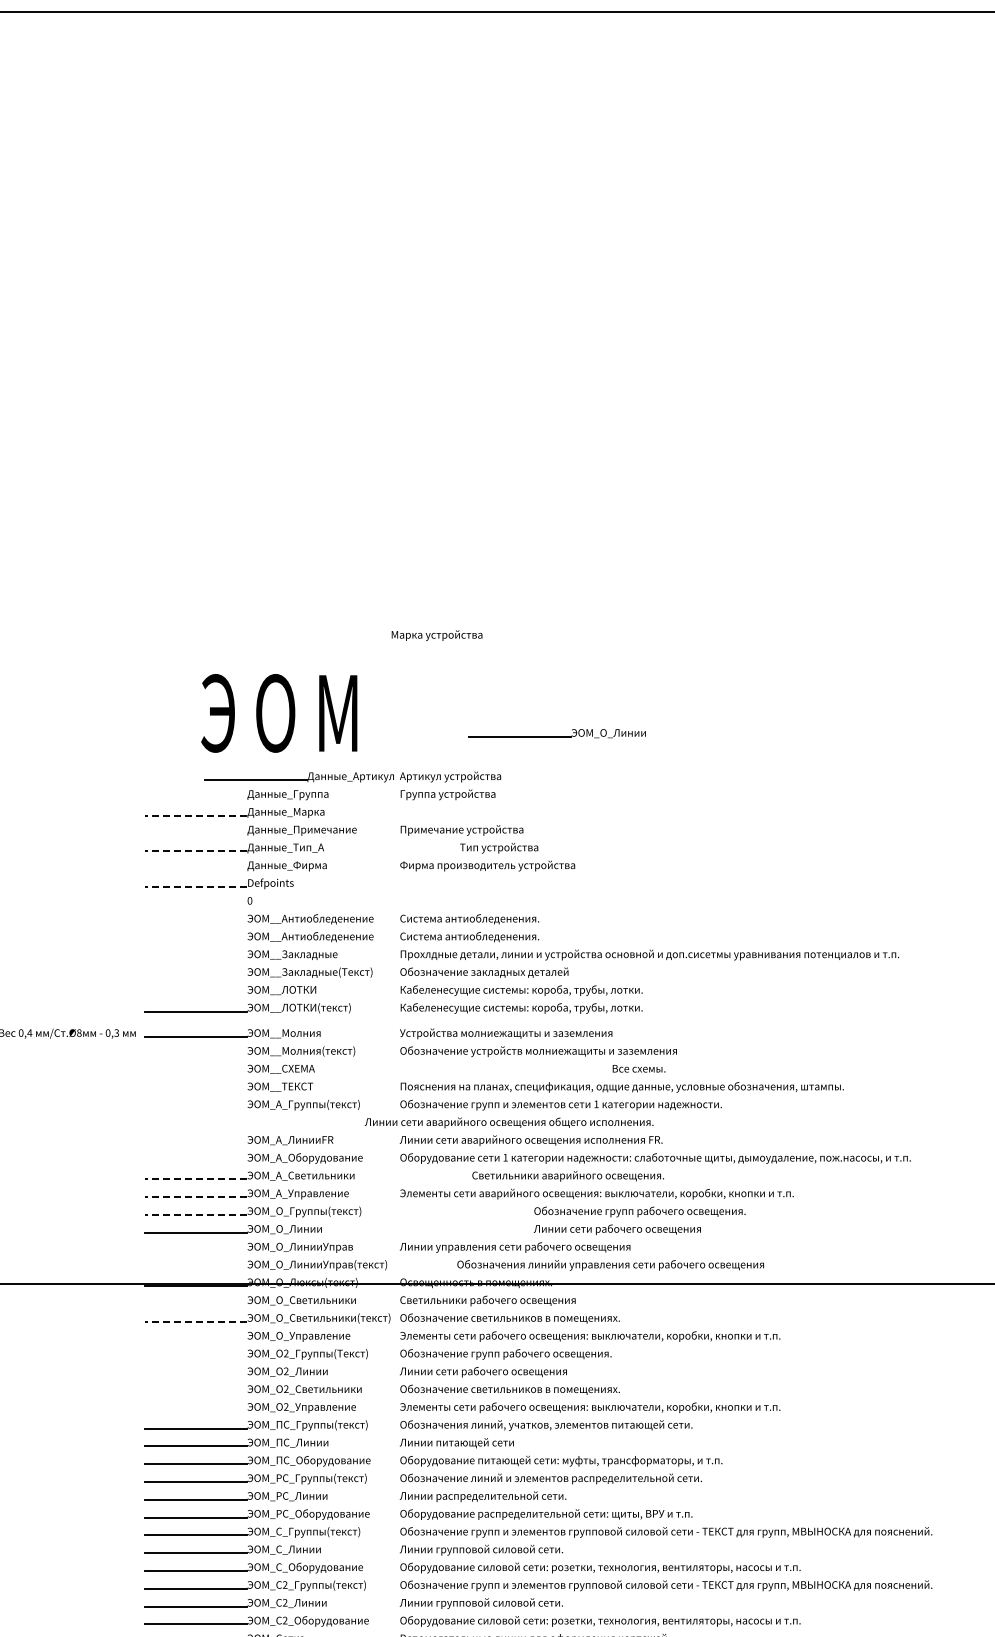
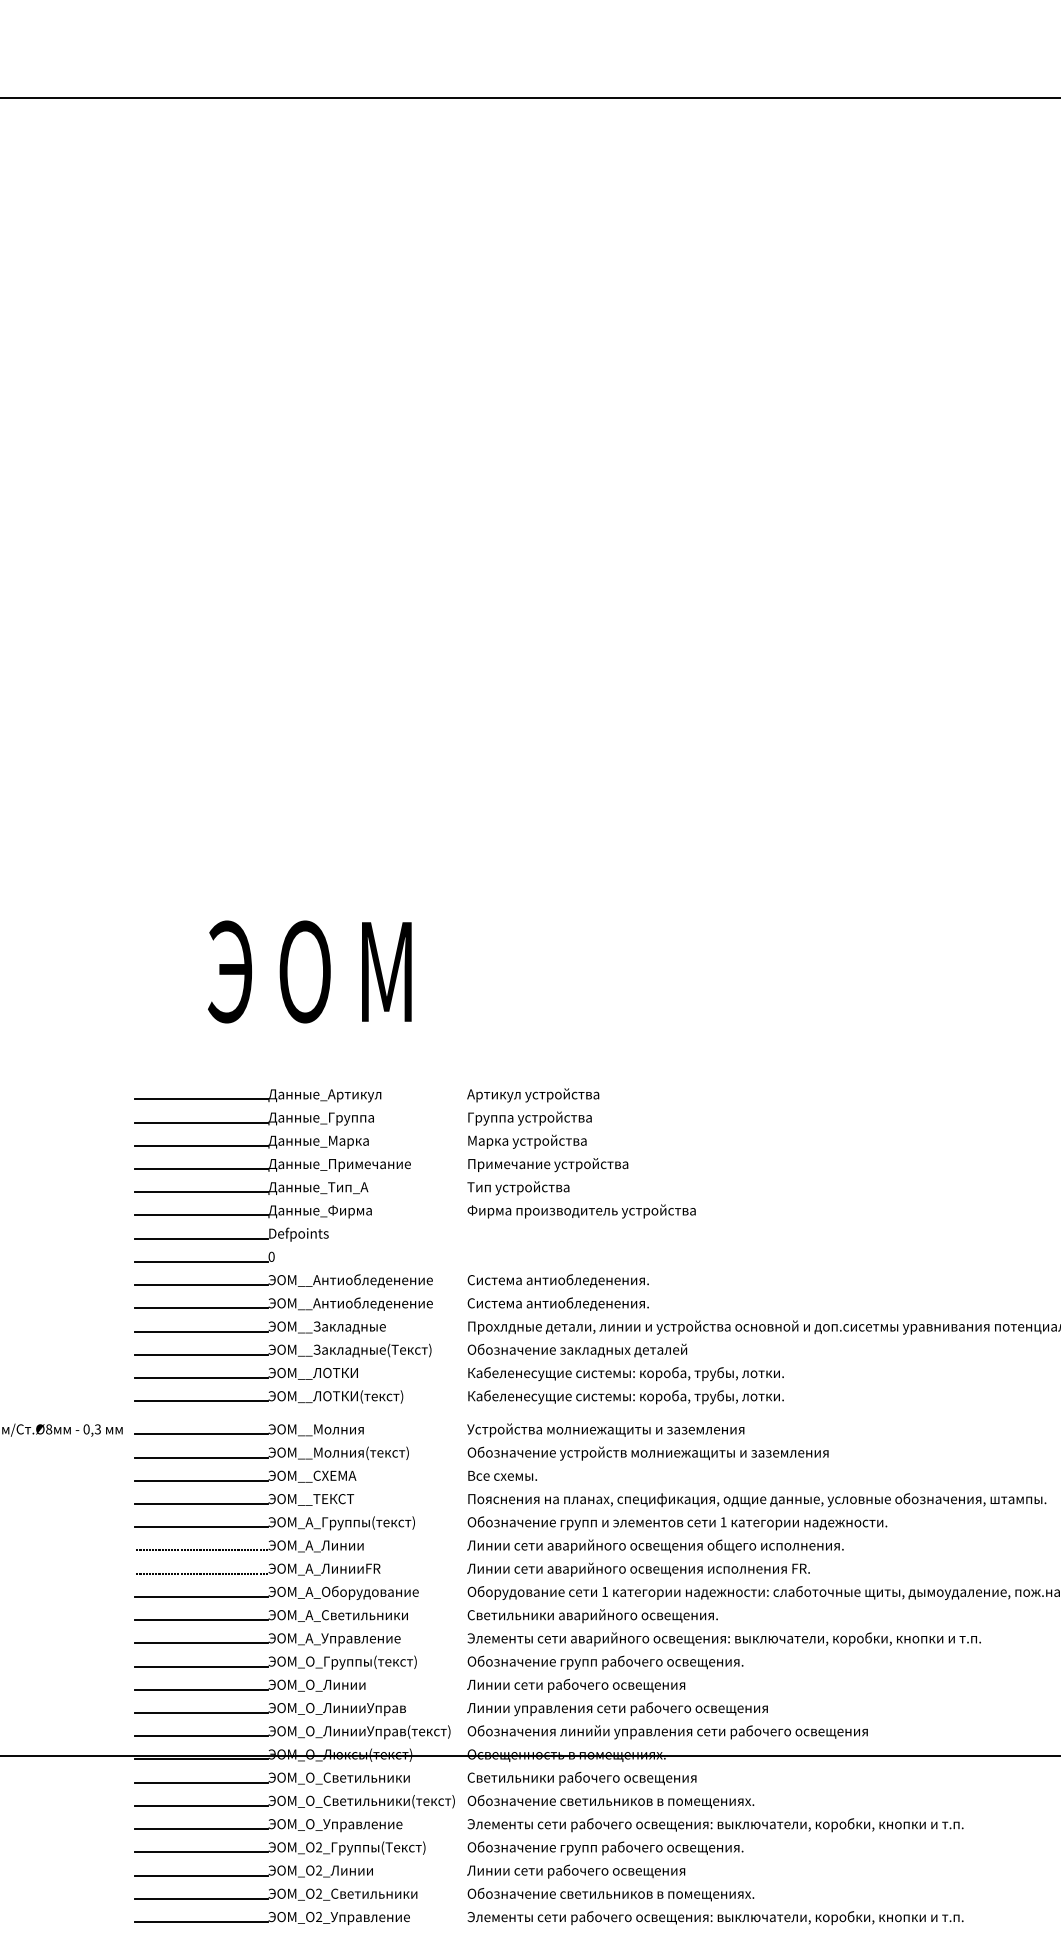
text: (436, 635) -> (526, 1141), moved
text: (279, 713) -> (310, 972), moved
part: (556, 733) -> (671, 1038), removed
part: (298, 777) -> (256, 1095), moved
line: (196, 797) -> (201, 1122), added
line: (196, 815) -> (201, 1145), dashed -> solid
line: (196, 833) -> (201, 1169), added
text: (499, 848) -> (518, 1188), moved
line: (196, 851) -> (201, 1192), dashed -> solid
line: (196, 869) -> (201, 1215), added
line: (196, 886) -> (201, 1238), dashed -> solid
line: (196, 904) -> (201, 1261), added
line: (196, 922) -> (201, 1285), added
line: (196, 940) -> (201, 1308), added
line: (196, 958) -> (201, 1332), added
line: (196, 975) -> (201, 1354), added
line: (196, 993) -> (201, 1377), added
line: (196, 1054) -> (201, 1457), added
text: (638, 1068) -> (501, 1475), moved
line: (196, 1072) -> (201, 1480), added
line: (196, 1090) -> (201, 1504), added
line: (196, 1108) -> (201, 1527), added
part: (233, 1122) -> (250, 1545), added
text: (508, 1122) -> (654, 1545), moved
line: (196, 1143) -> (201, 1573), added
line: (196, 1161) -> (201, 1596), added
text: (567, 1176) -> (591, 1616), moved
line: (196, 1179) -> (201, 1620), dashed -> solid
line: (196, 1197) -> (201, 1643), dashed -> solid
line: (196, 1214) -> (201, 1665), dashed -> solid
text: (639, 1220) -> (604, 1673), moved
line: (196, 1250) -> (201, 1712), added
text: (610, 1265) -> (667, 1732), moved
line: (196, 1268) -> (201, 1736), added
line: (196, 1303) -> (201, 1782), added
line: (196, 1321) -> (201, 1805), dashed -> solid
line: (196, 1339) -> (201, 1829), added
line: (196, 1357) -> (201, 1852), added
line: (196, 1375) -> (201, 1875), added
line: (196, 1393) -> (201, 1899), added
line: (196, 1410) -> (201, 1921), added

